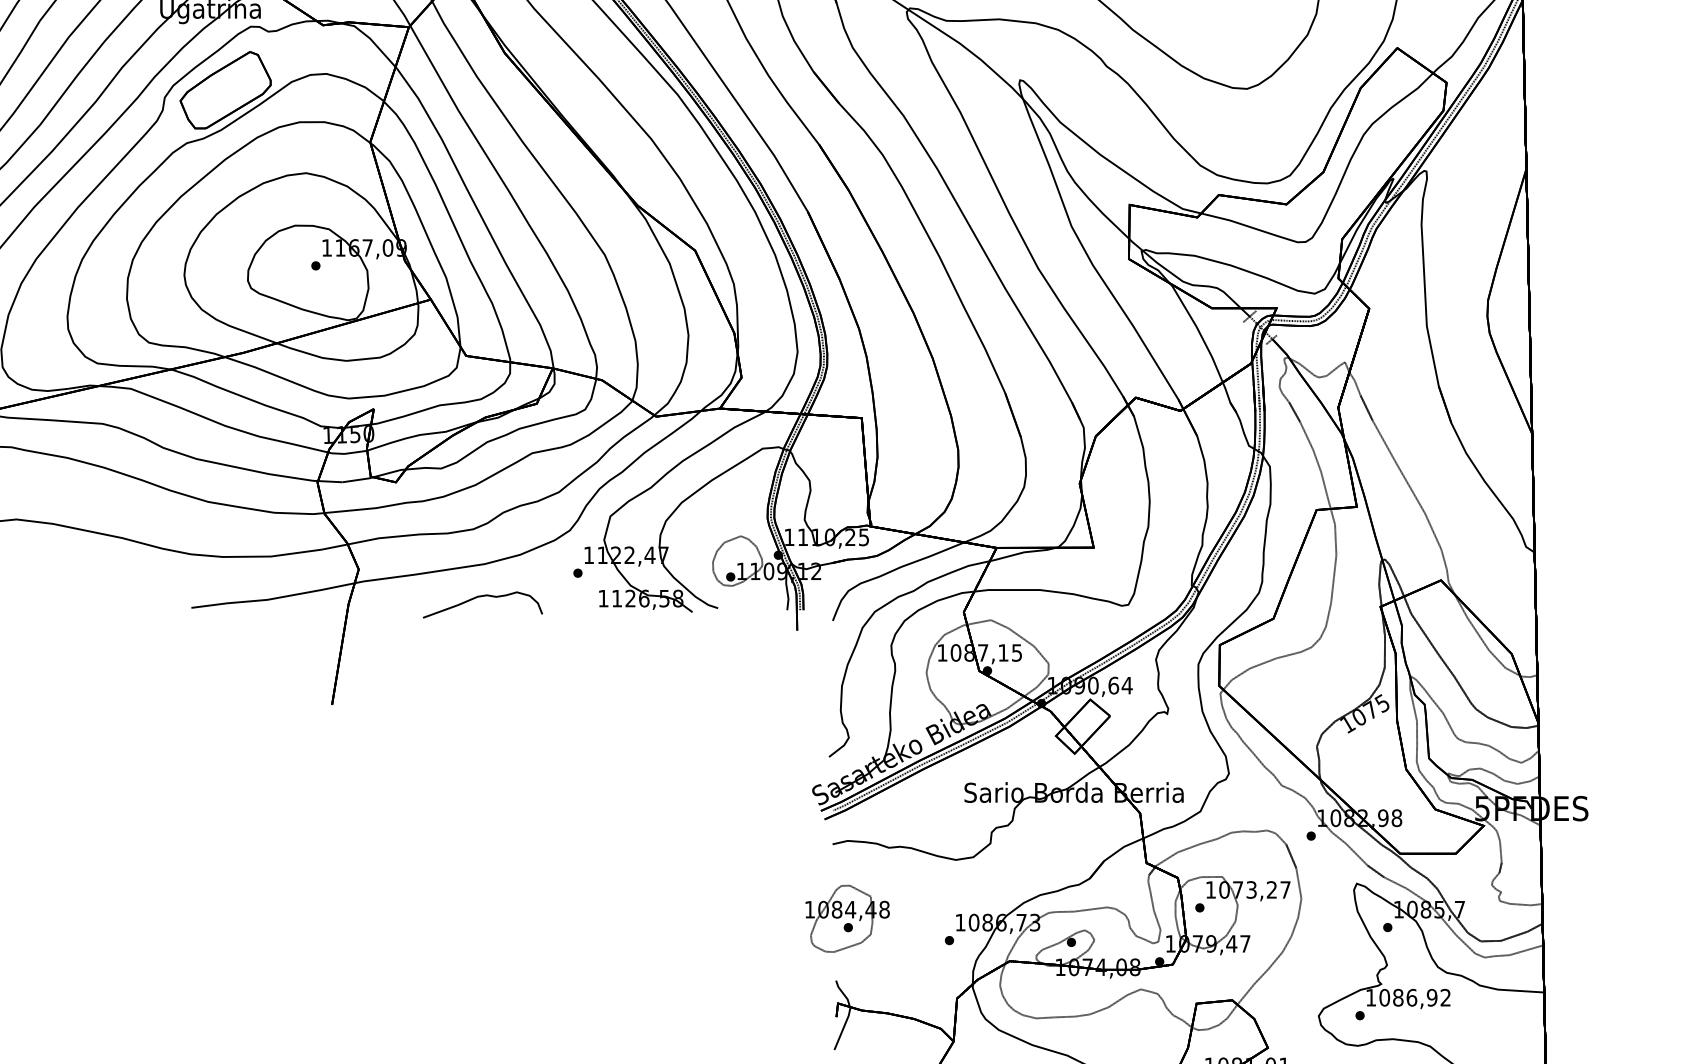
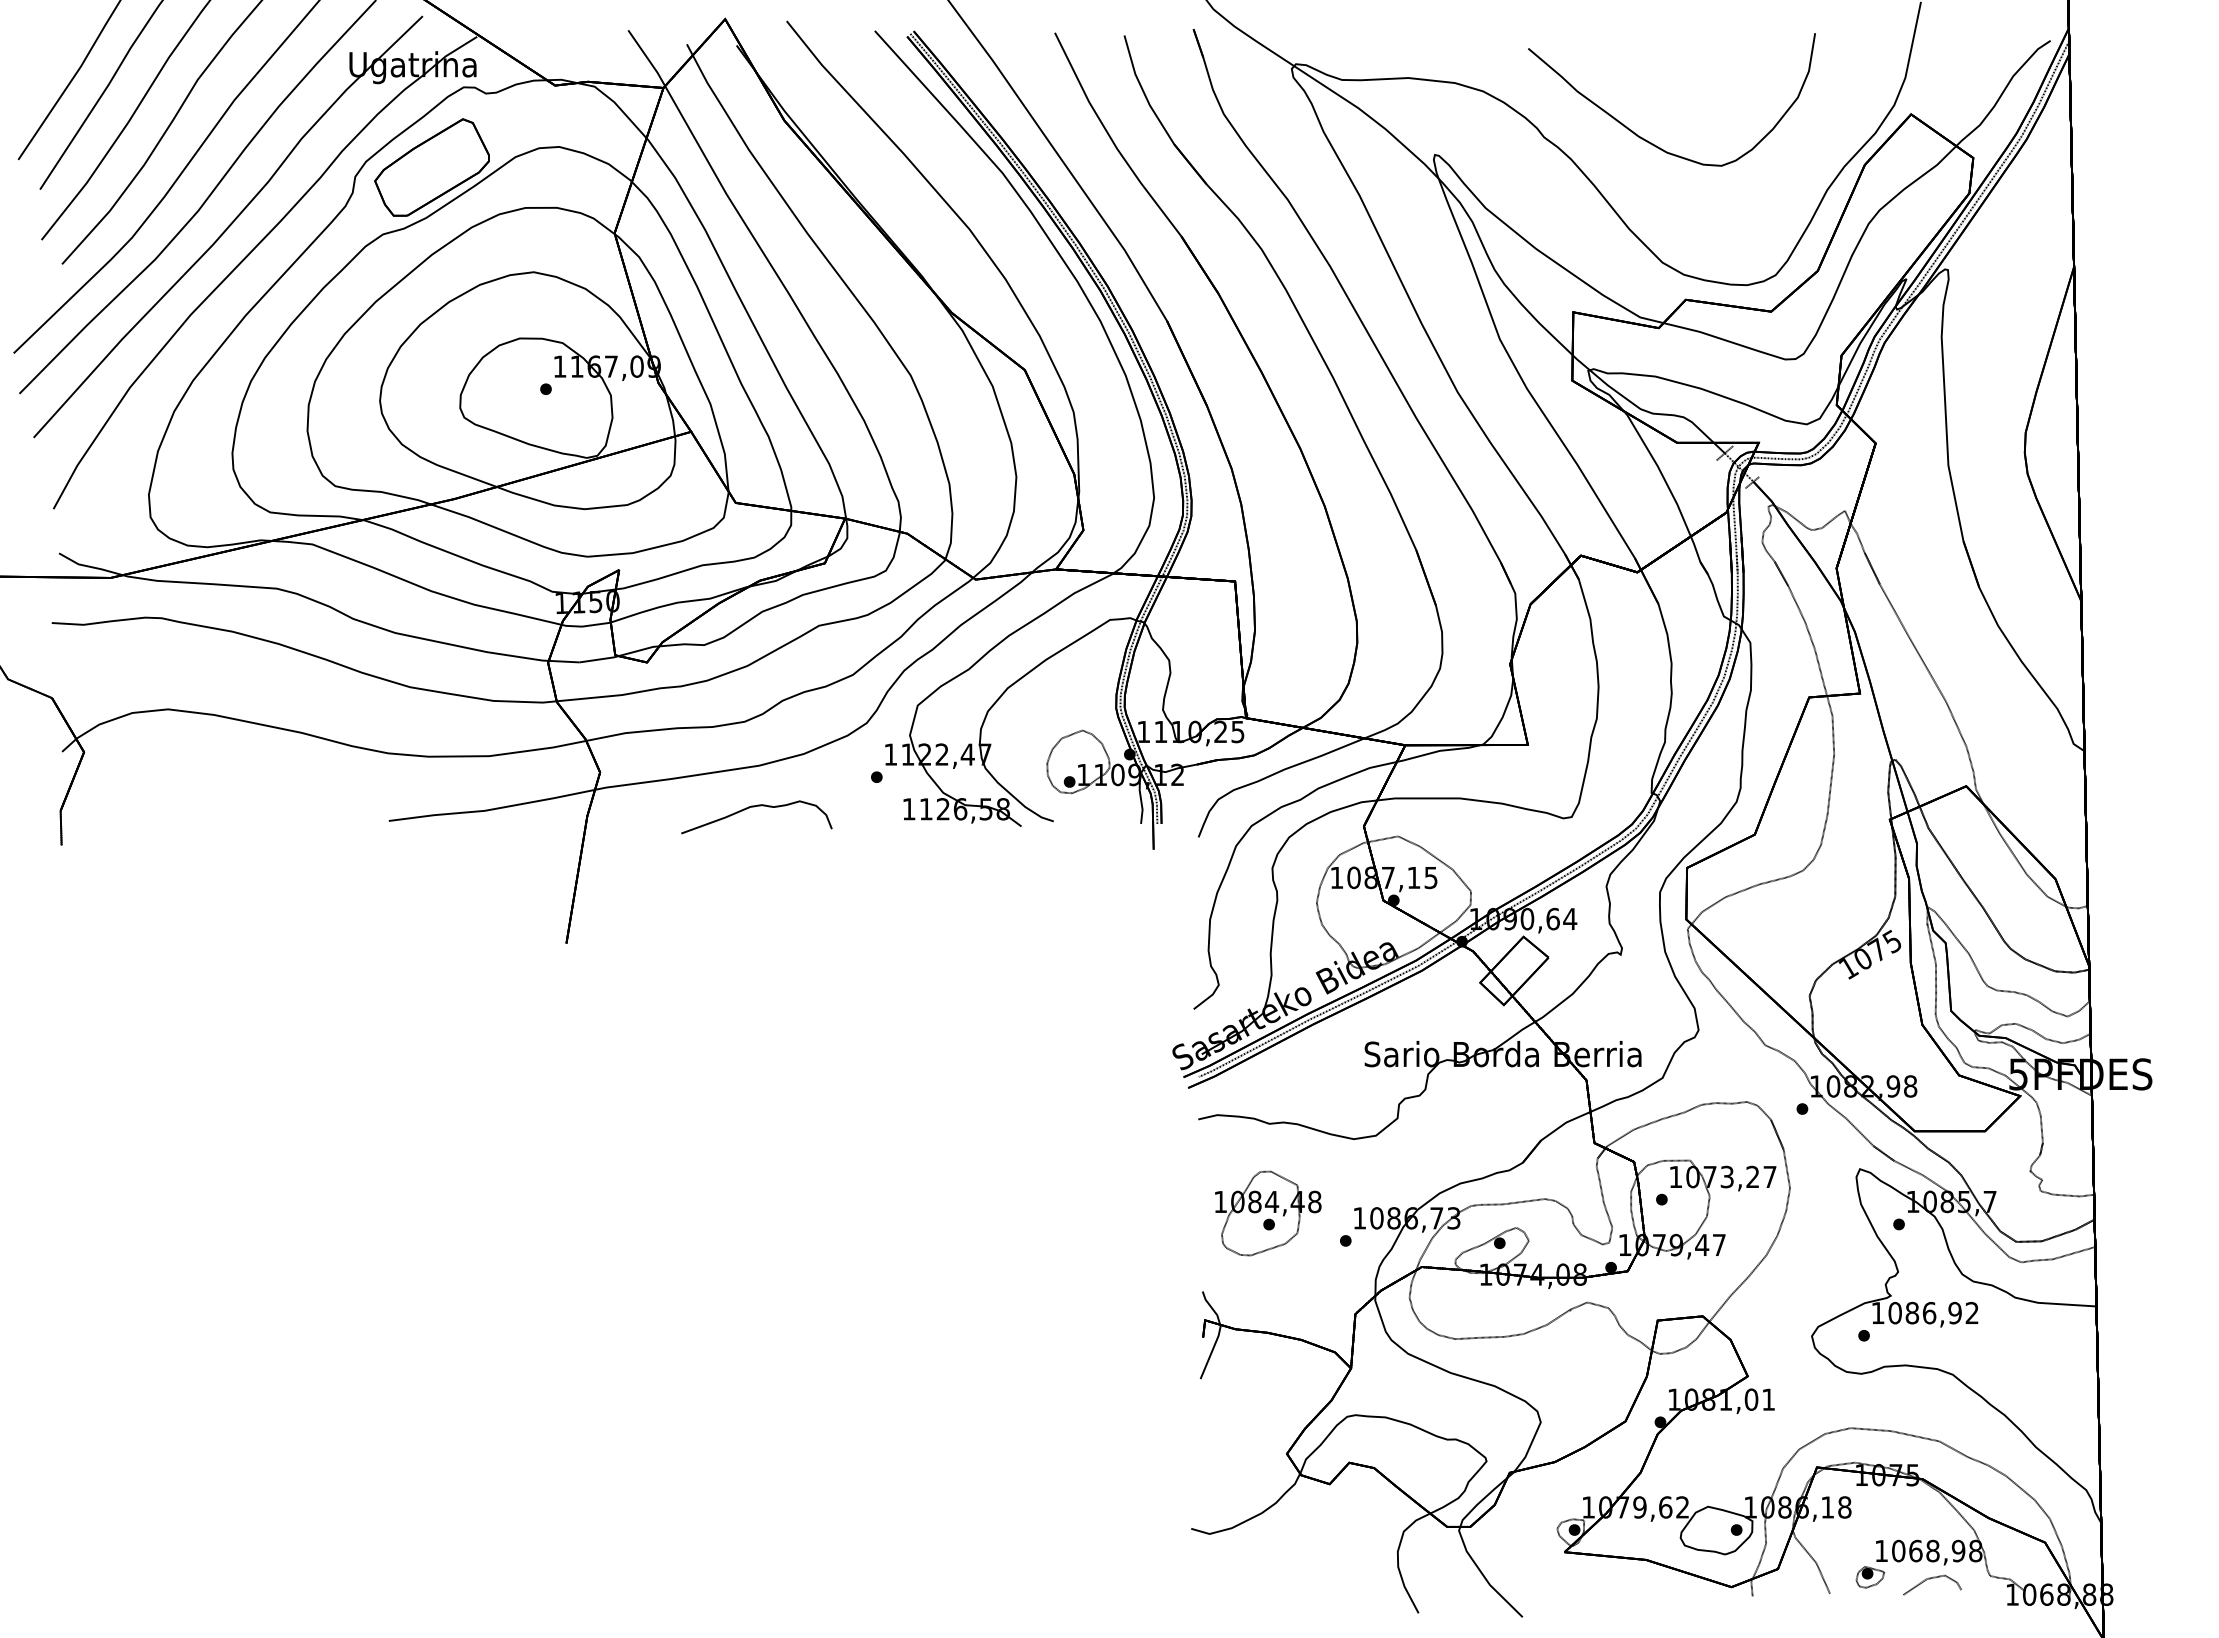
part: (847, 918) -> (1268, 1213), moved

